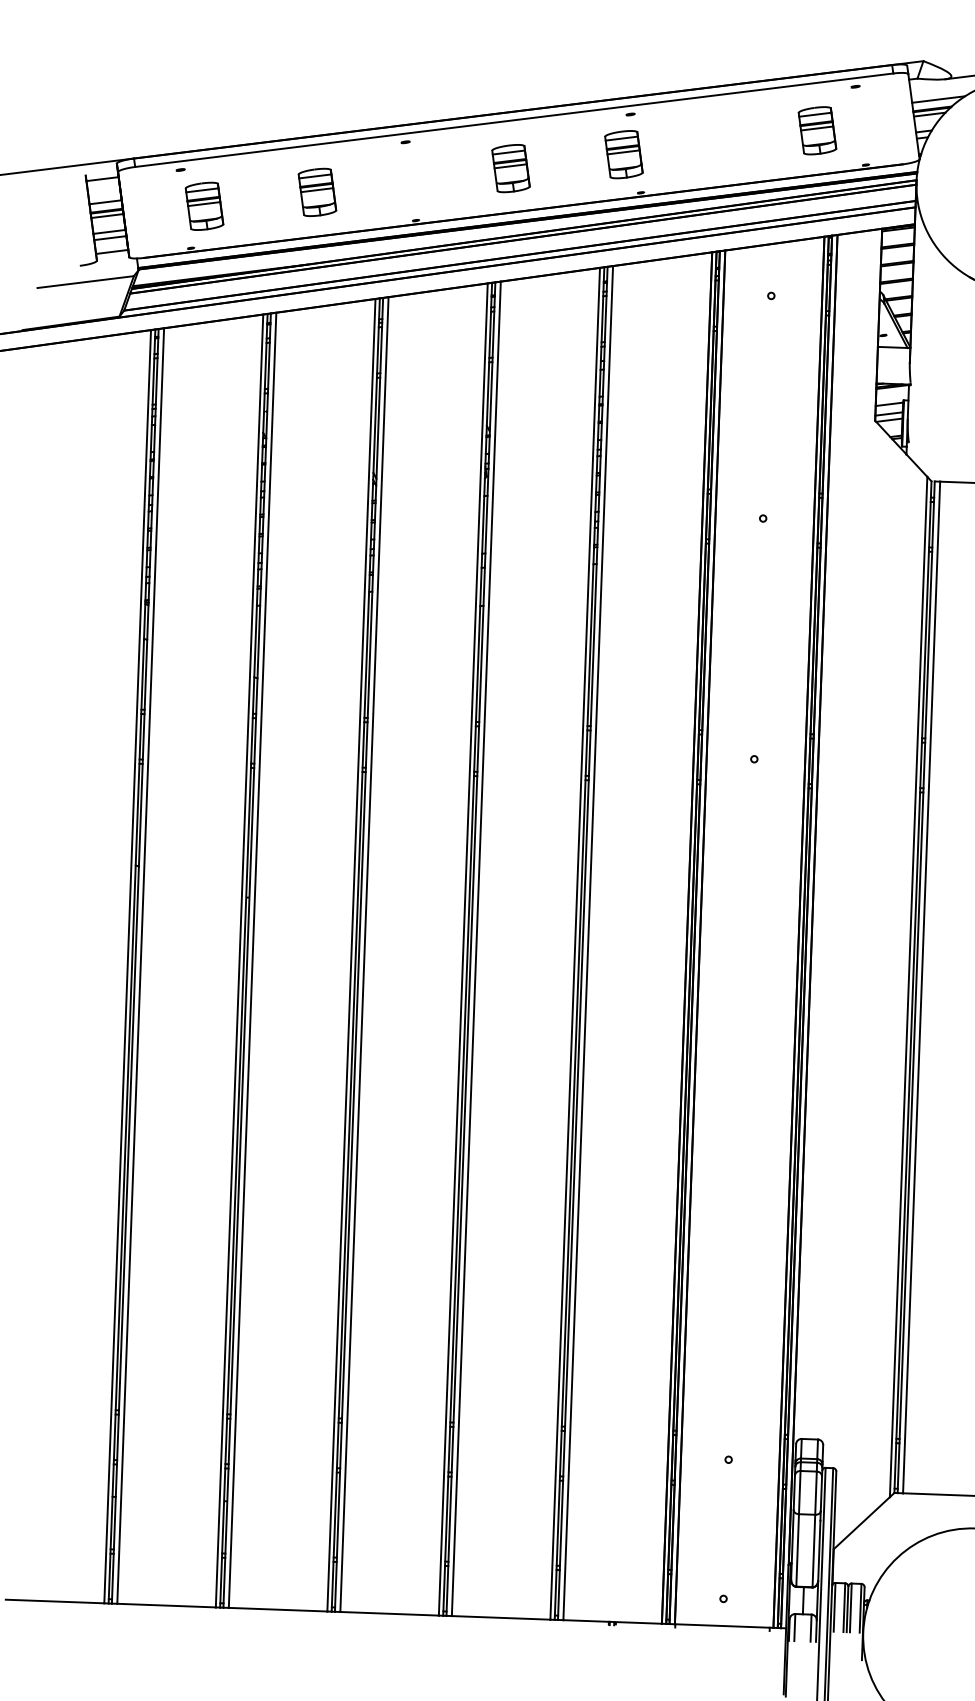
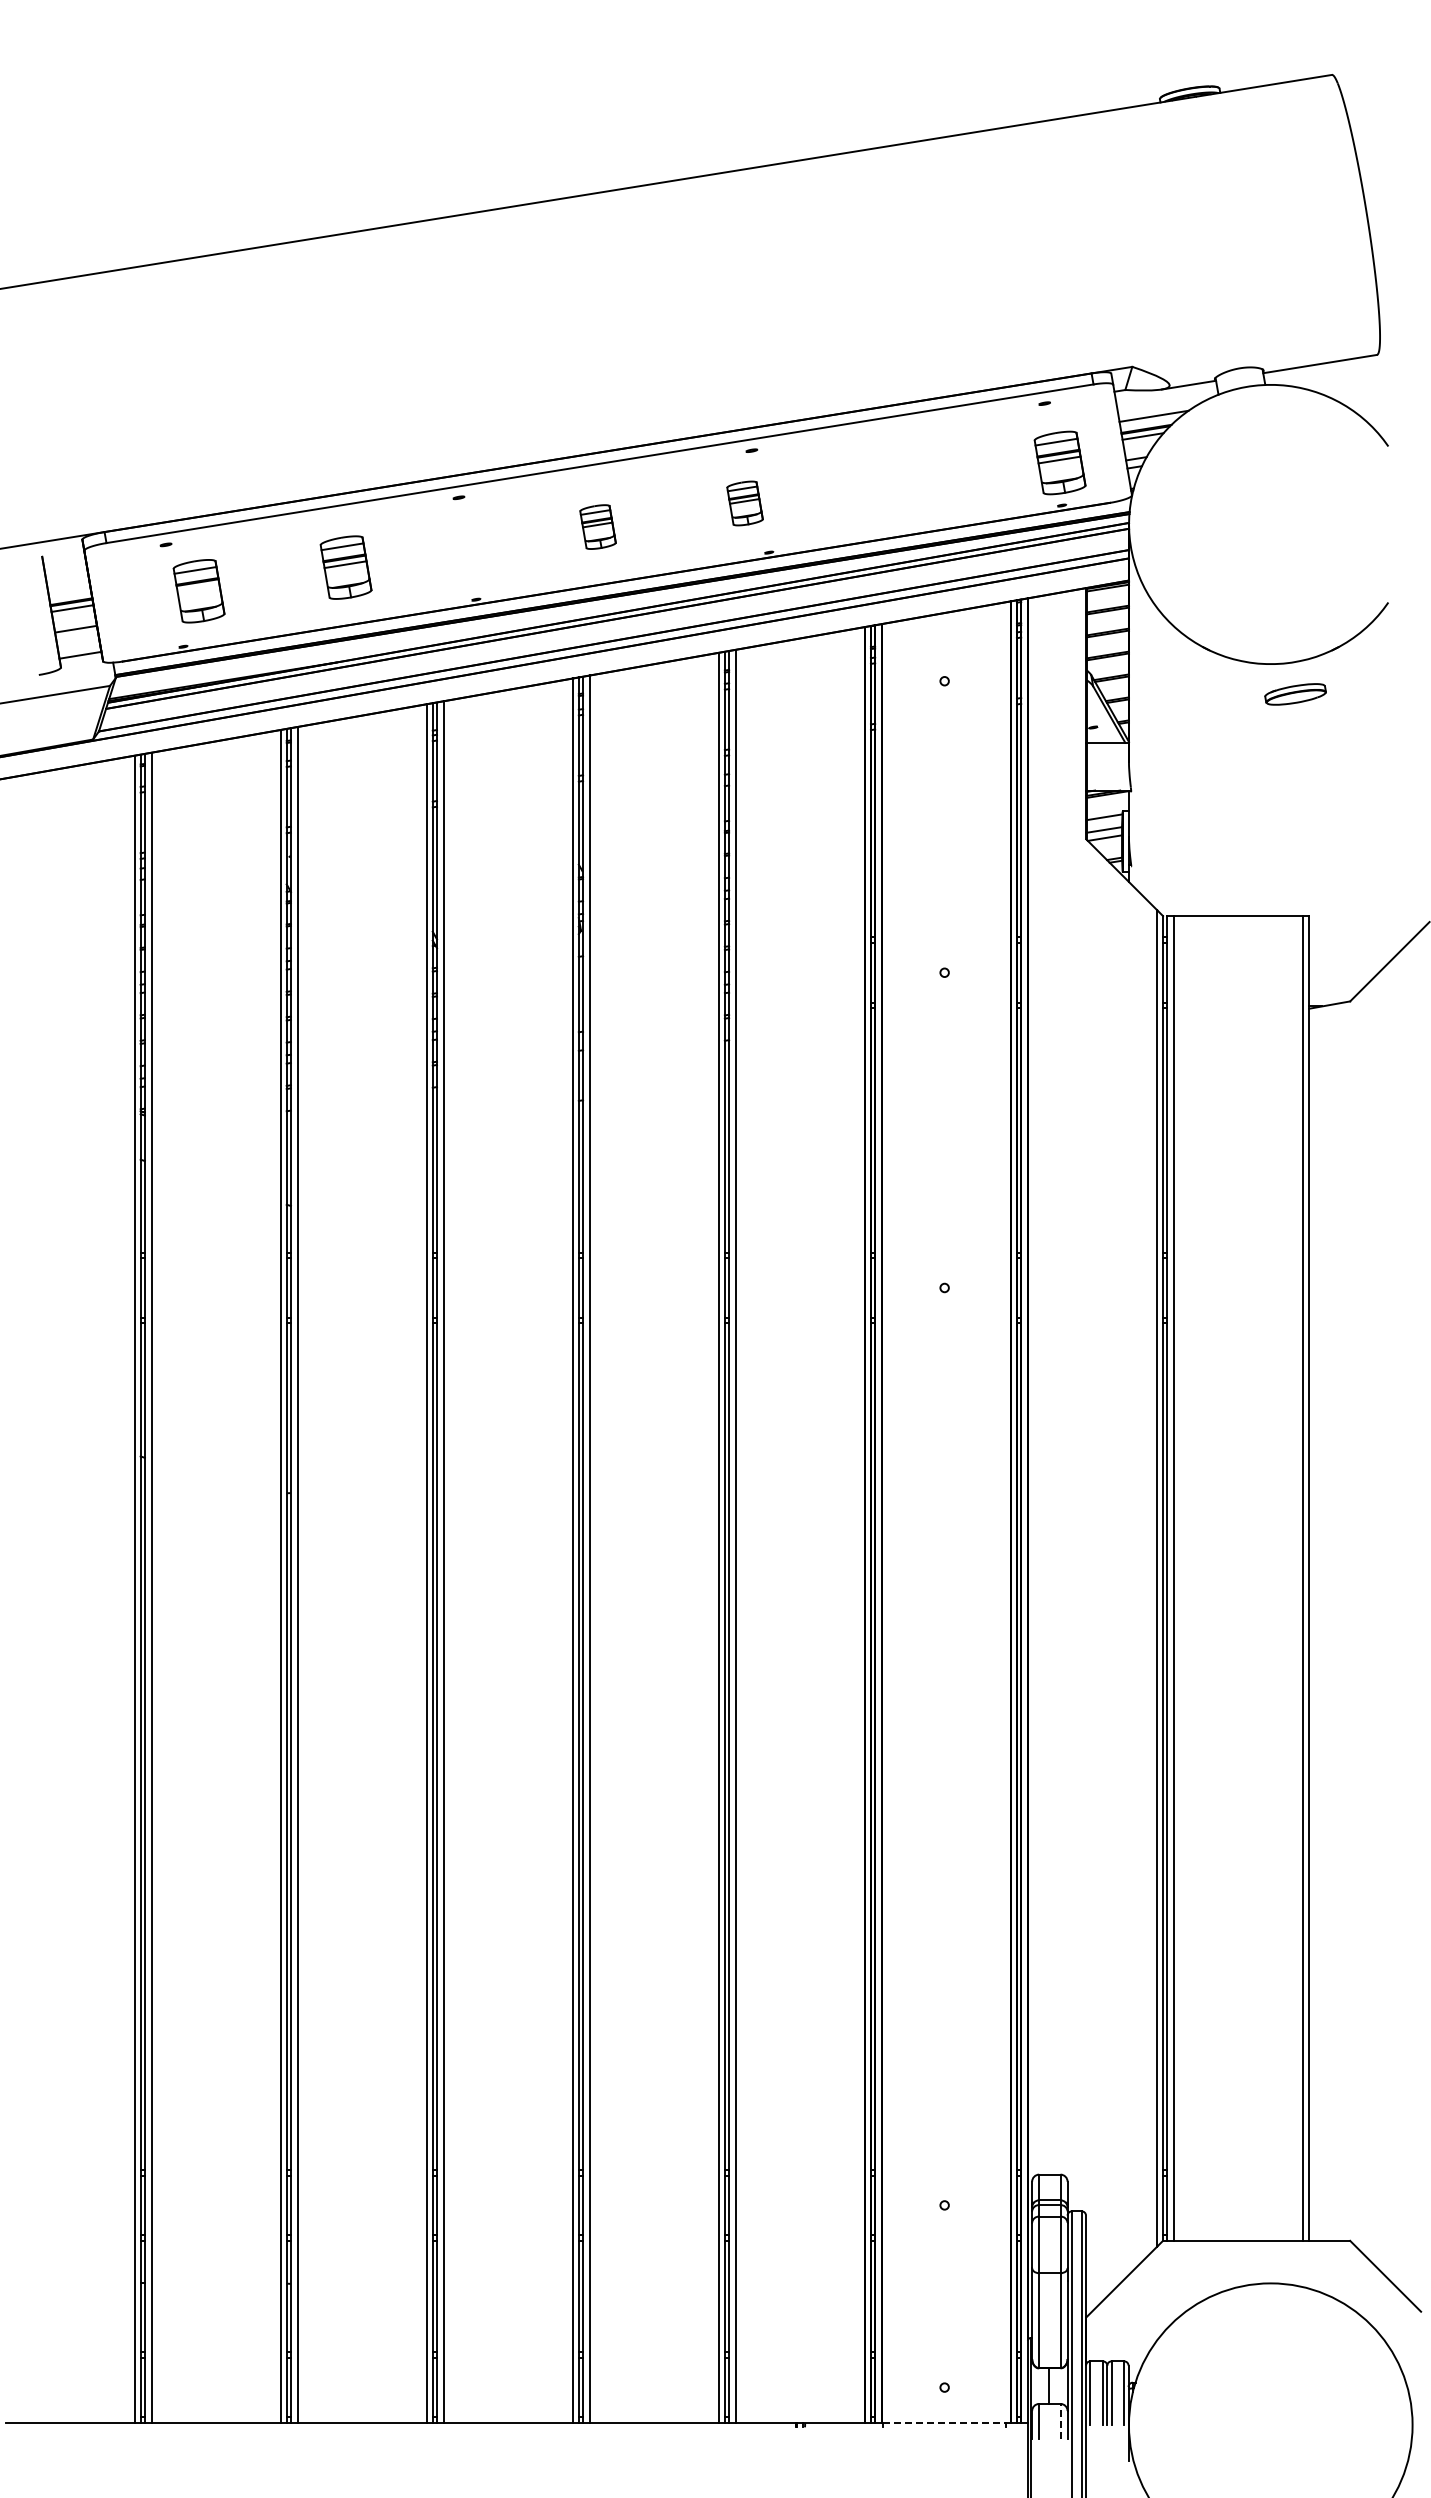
part: (817, 130) -> (1059, 462), moved
part: (623, 154) -> (744, 503), size x0.7
part: (510, 168) -> (597, 526), size x0.7
line: (102, 179) -> (64, 560), removed
line: (105, 202) -> (69, 590), removed
line: (204, 203) -> (198, 587), removed
line: (110, 237) -> (77, 636), removed
line: (723, 1626) -> (946, 2423), solid -> dashed
line: (811, 1628) -> (1060, 2421), solid -> dashed

